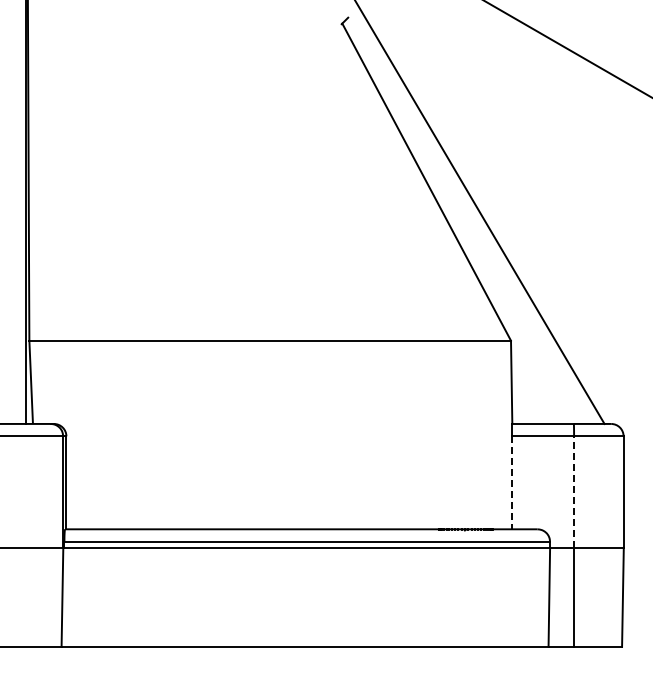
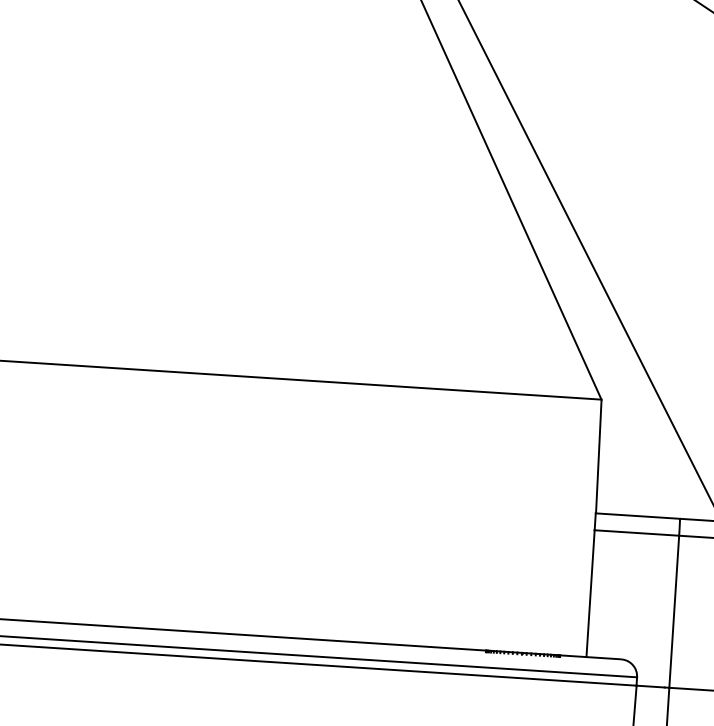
line: (512, 483) -> (591, 594), dashed -> solid
line: (574, 492) -> (674, 612), dashed -> solid

